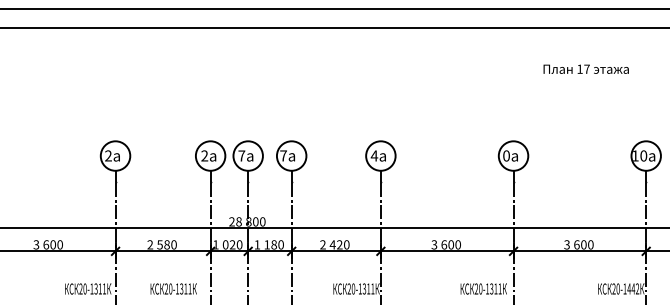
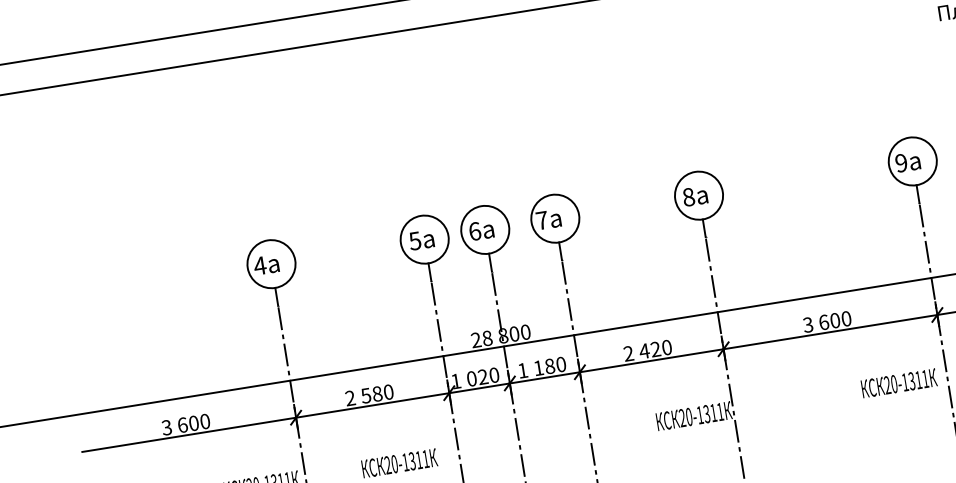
text: (108, 155) -> (260, 265), 2 -> 4
text: (204, 155) -> (414, 240), 2 -> 5
text: (241, 155) -> (474, 230), 7 -> 6
text: (374, 155) -> (688, 196), 4 -> 8
text: (506, 155) -> (901, 162), 0 -> 9

